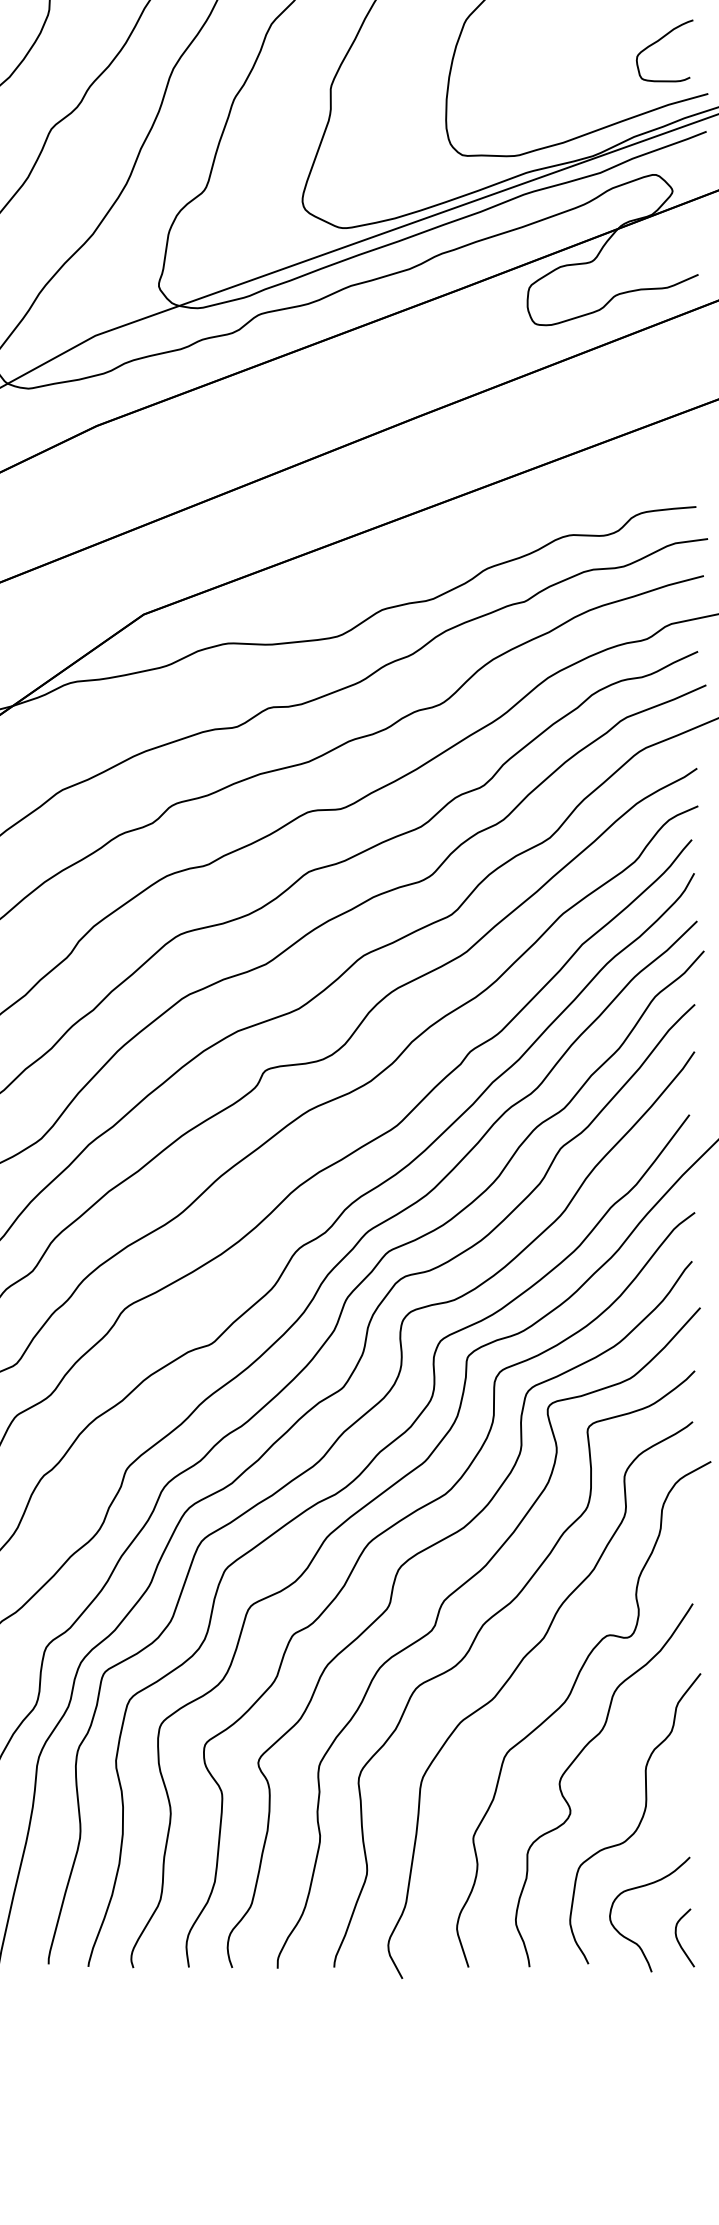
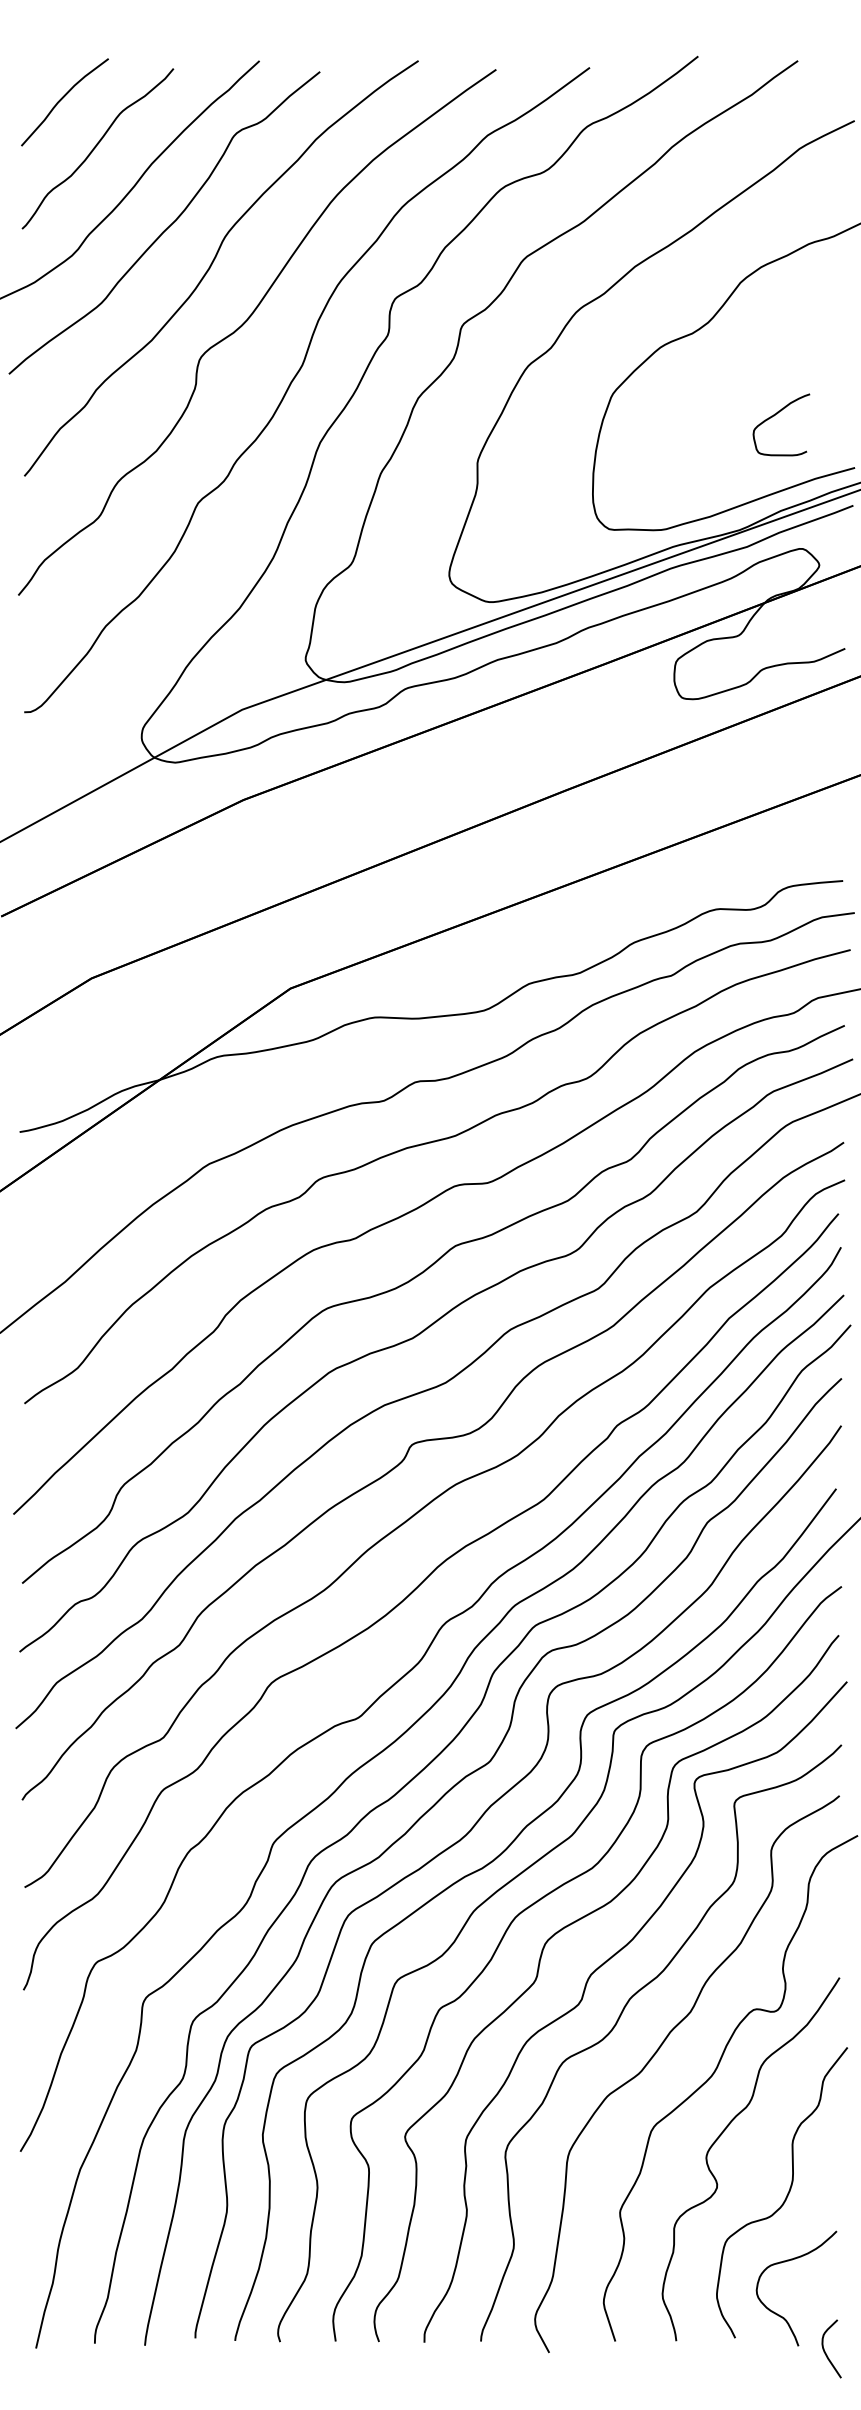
curve: (657, 42) -> (774, 416), moved
curve: (678, 1940) -> (825, 2351), moved

